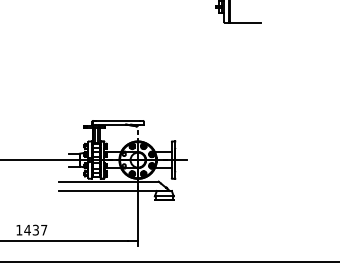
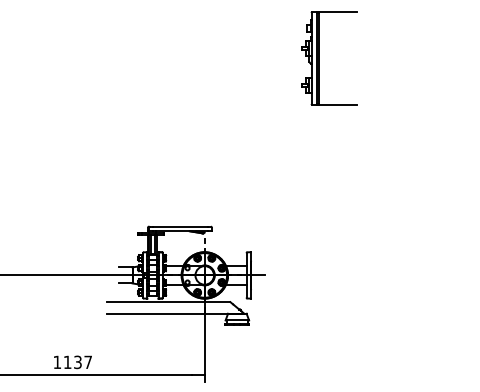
text: (27, 229) -> (67, 361), 1437 -> 1137

